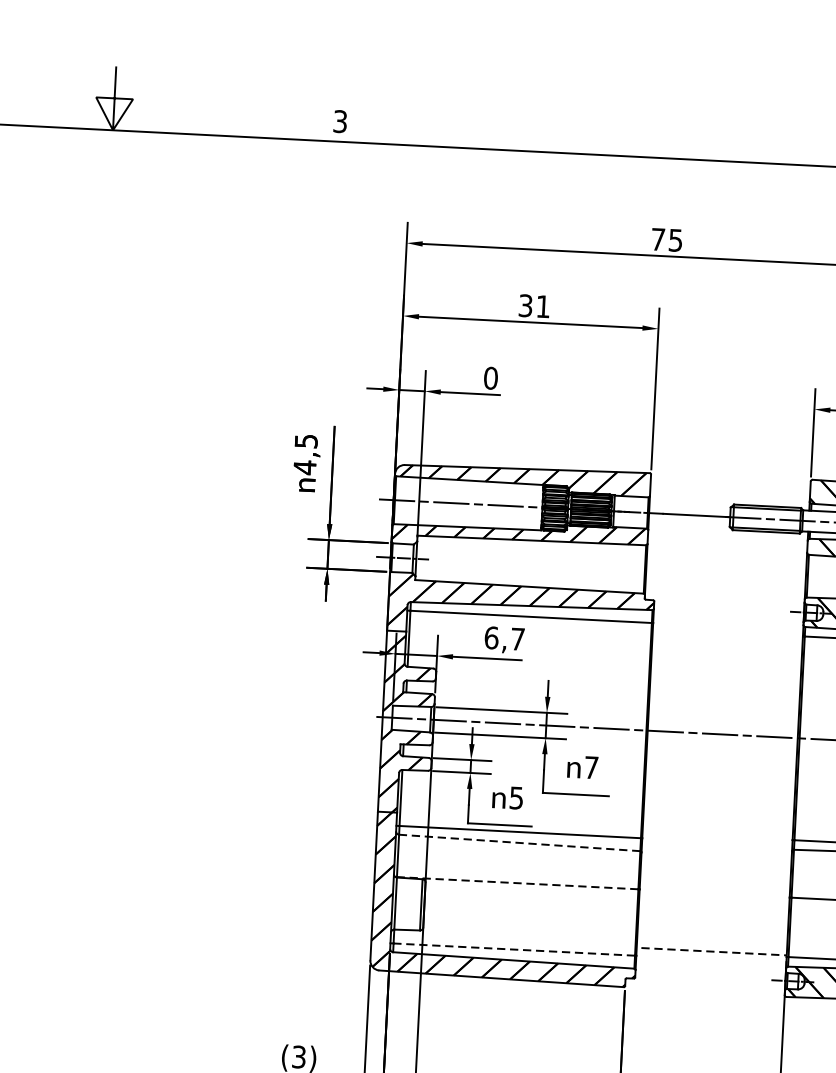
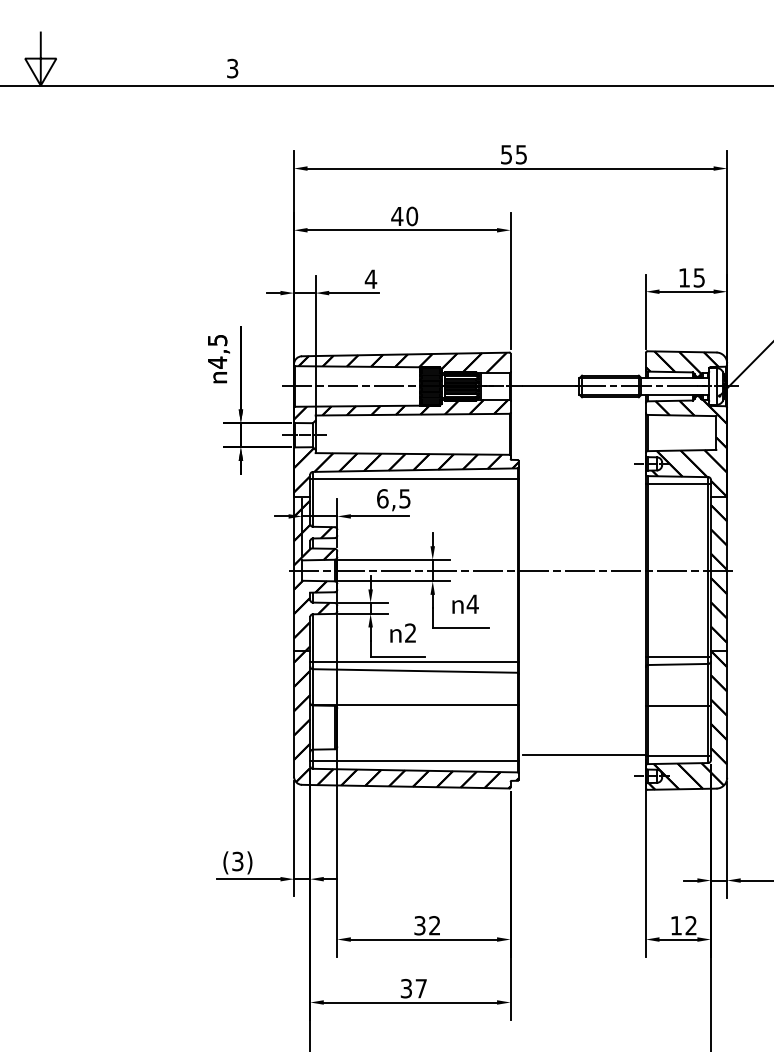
text: (658, 239) -> (506, 154), 75 -> 55
text: (534, 306) -> (404, 216), 31 -> 40
text: (490, 377) -> (370, 278), 0 -> 4
text: (517, 638) -> (404, 498), 6,7 -> 6,5
text: (591, 766) -> (472, 603), 7 -> 4
text: (516, 797) -> (410, 632), 5 -> 2
line: (518, 842) -> (414, 670), dashed -> solid
line: (516, 883) -> (414, 705), dashed -> solid
line: (513, 949) -> (414, 761), dashed -> solid
line: (714, 951) -> (584, 754), dashed -> solid

